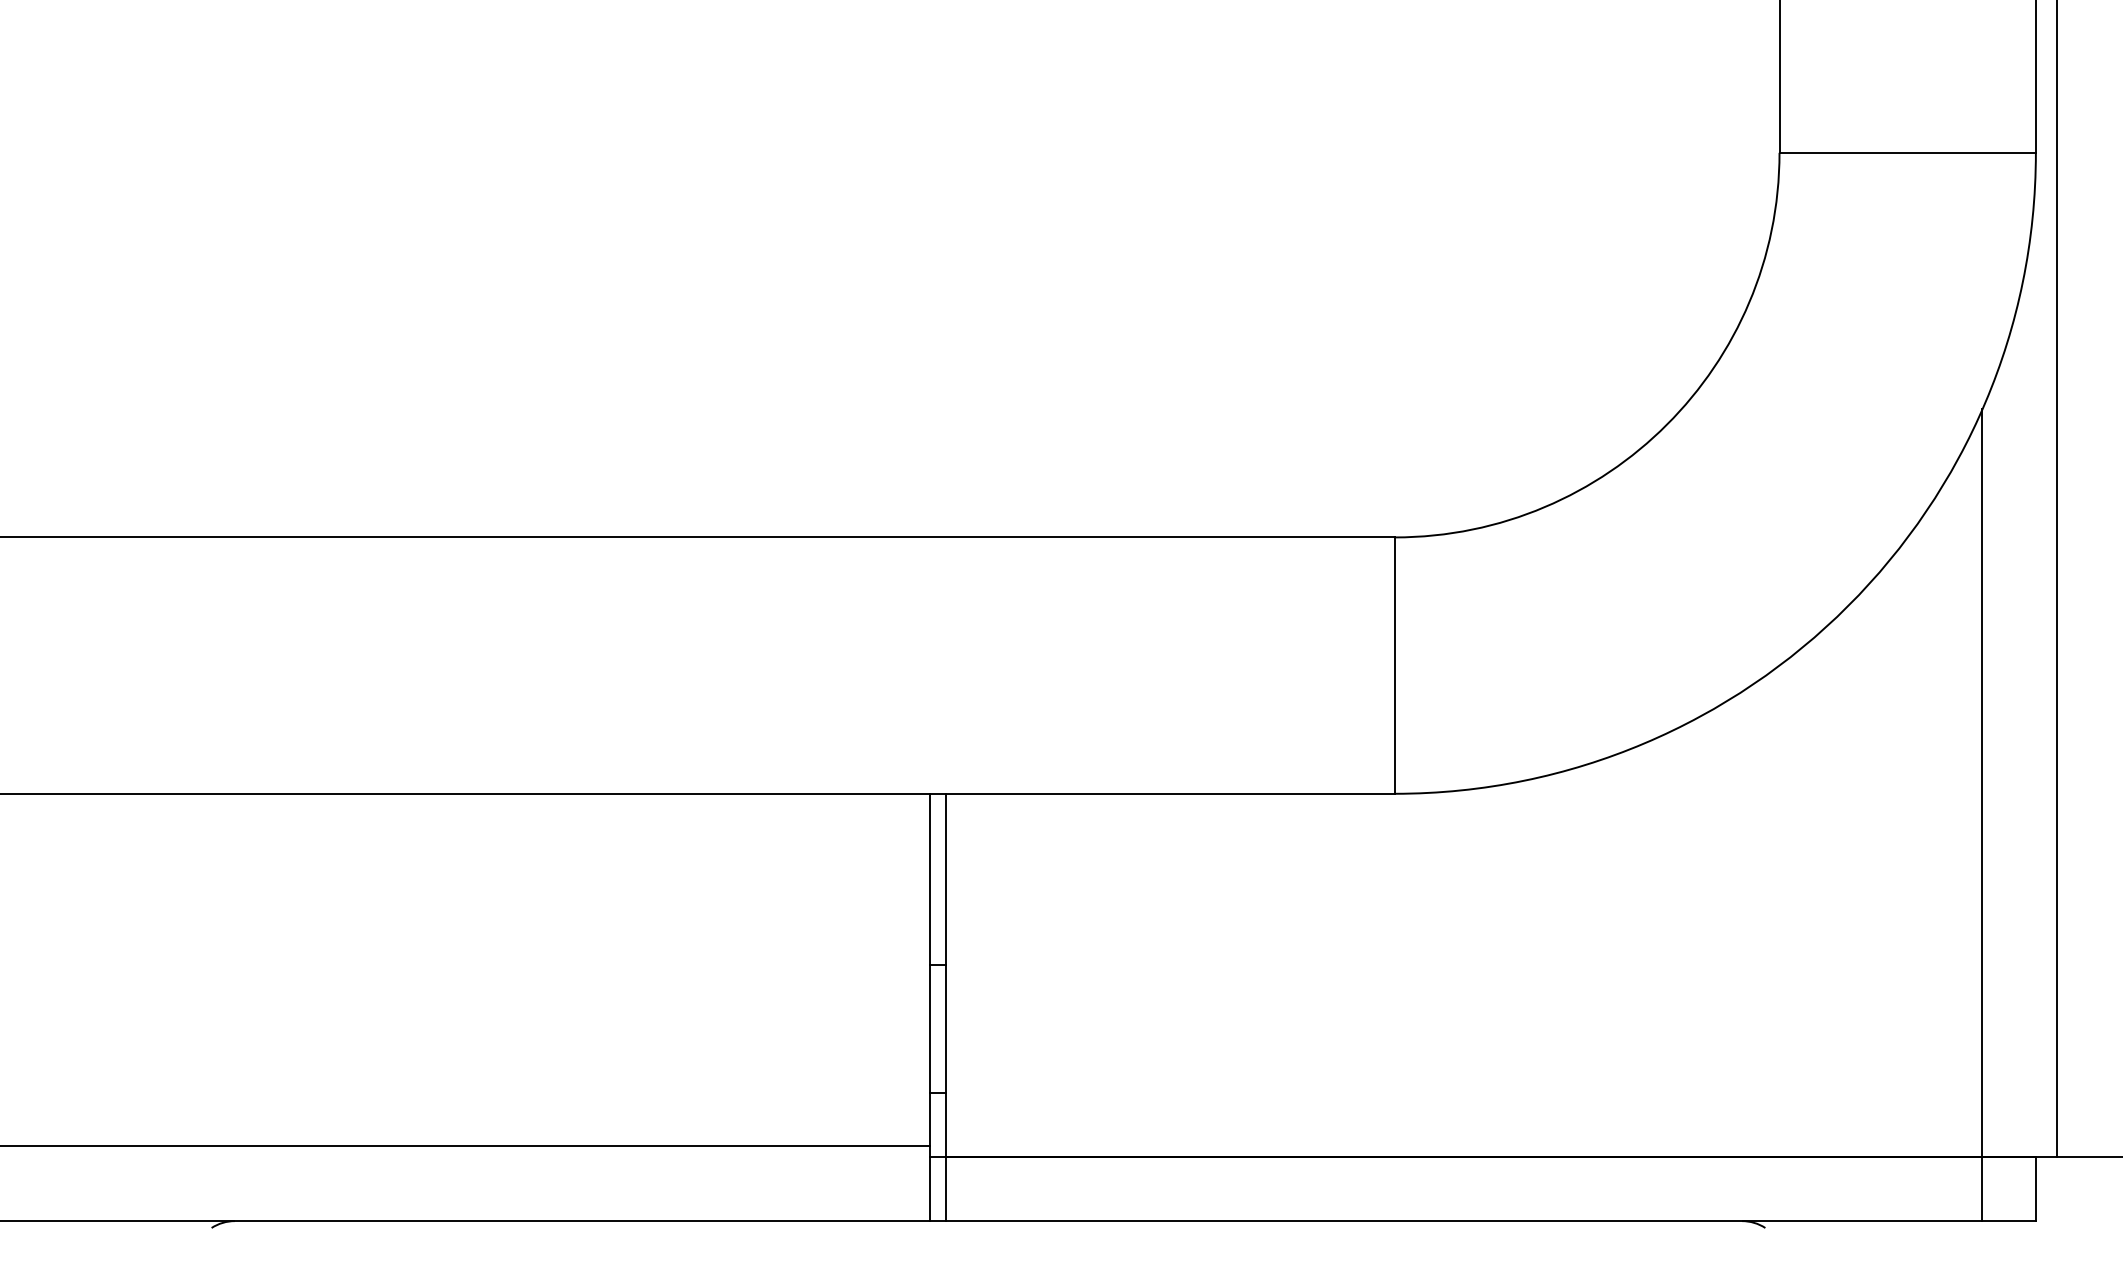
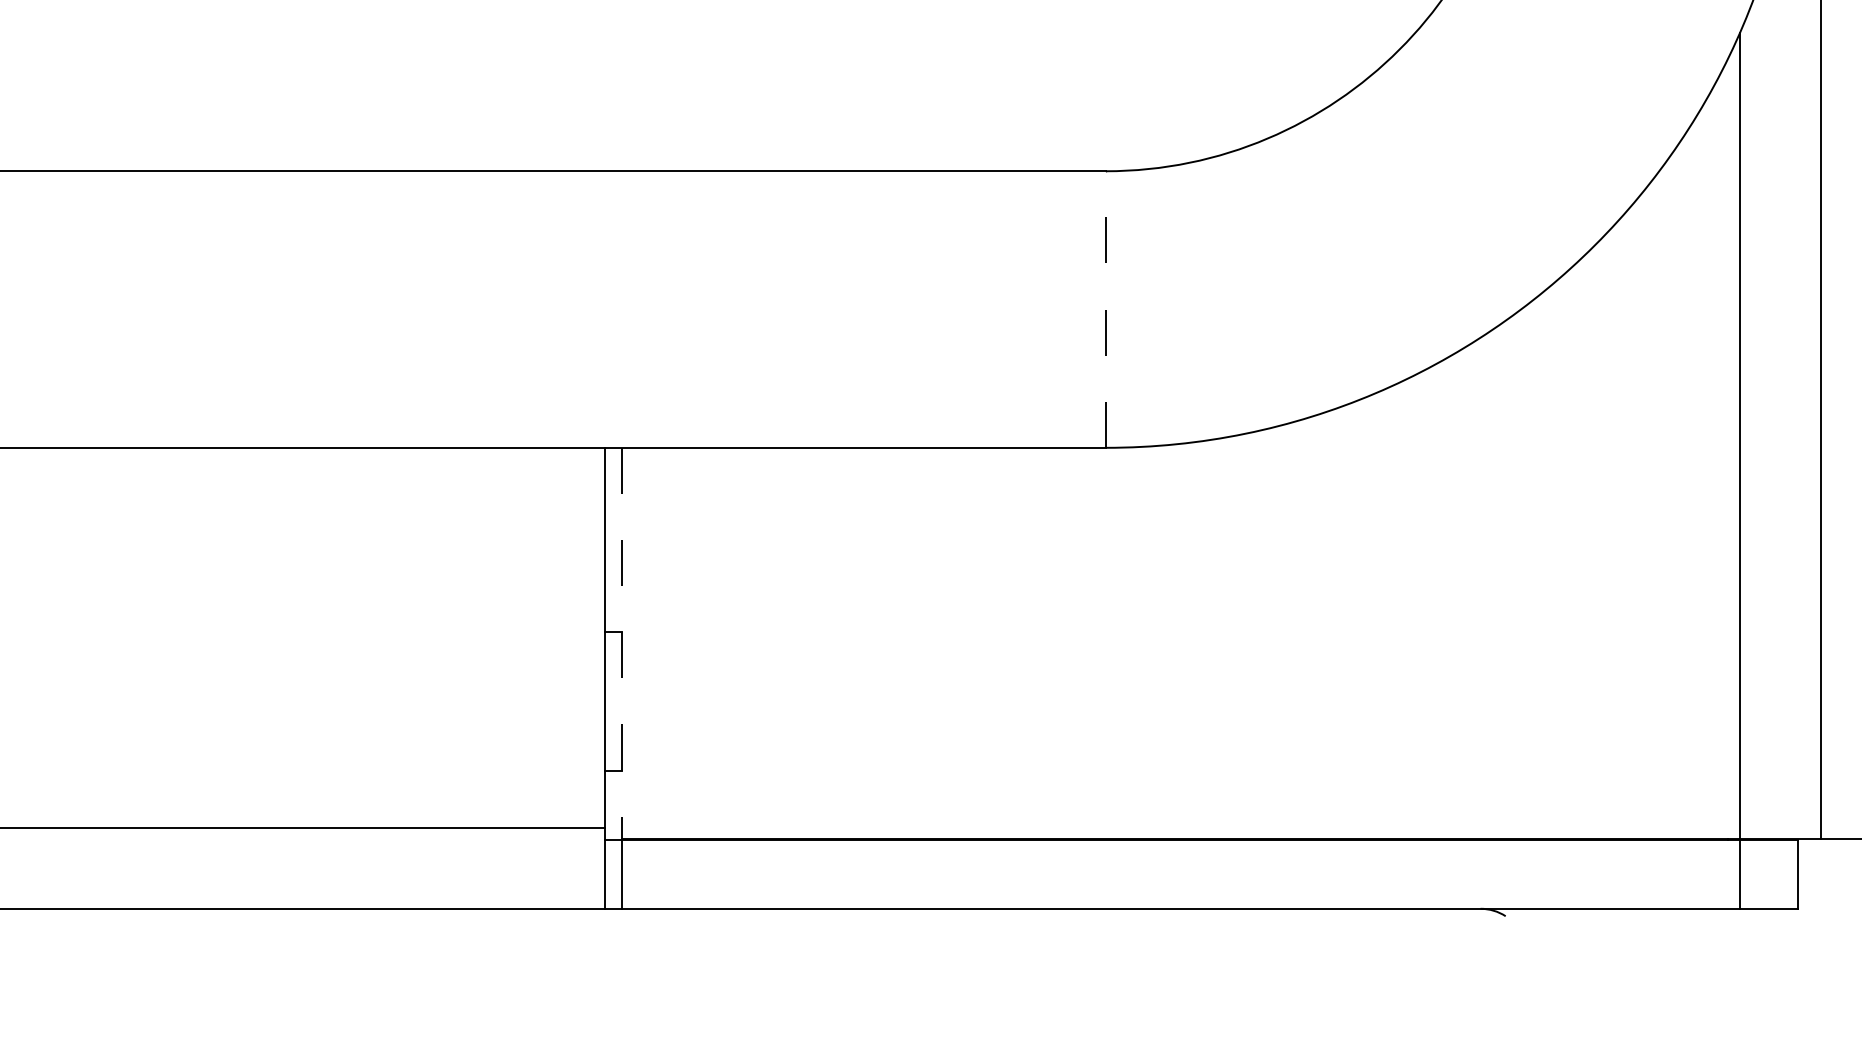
line: (1394, 665) -> (1105, 309), solid -> dashed
line: (946, 975) -> (622, 643), solid -> dashed

